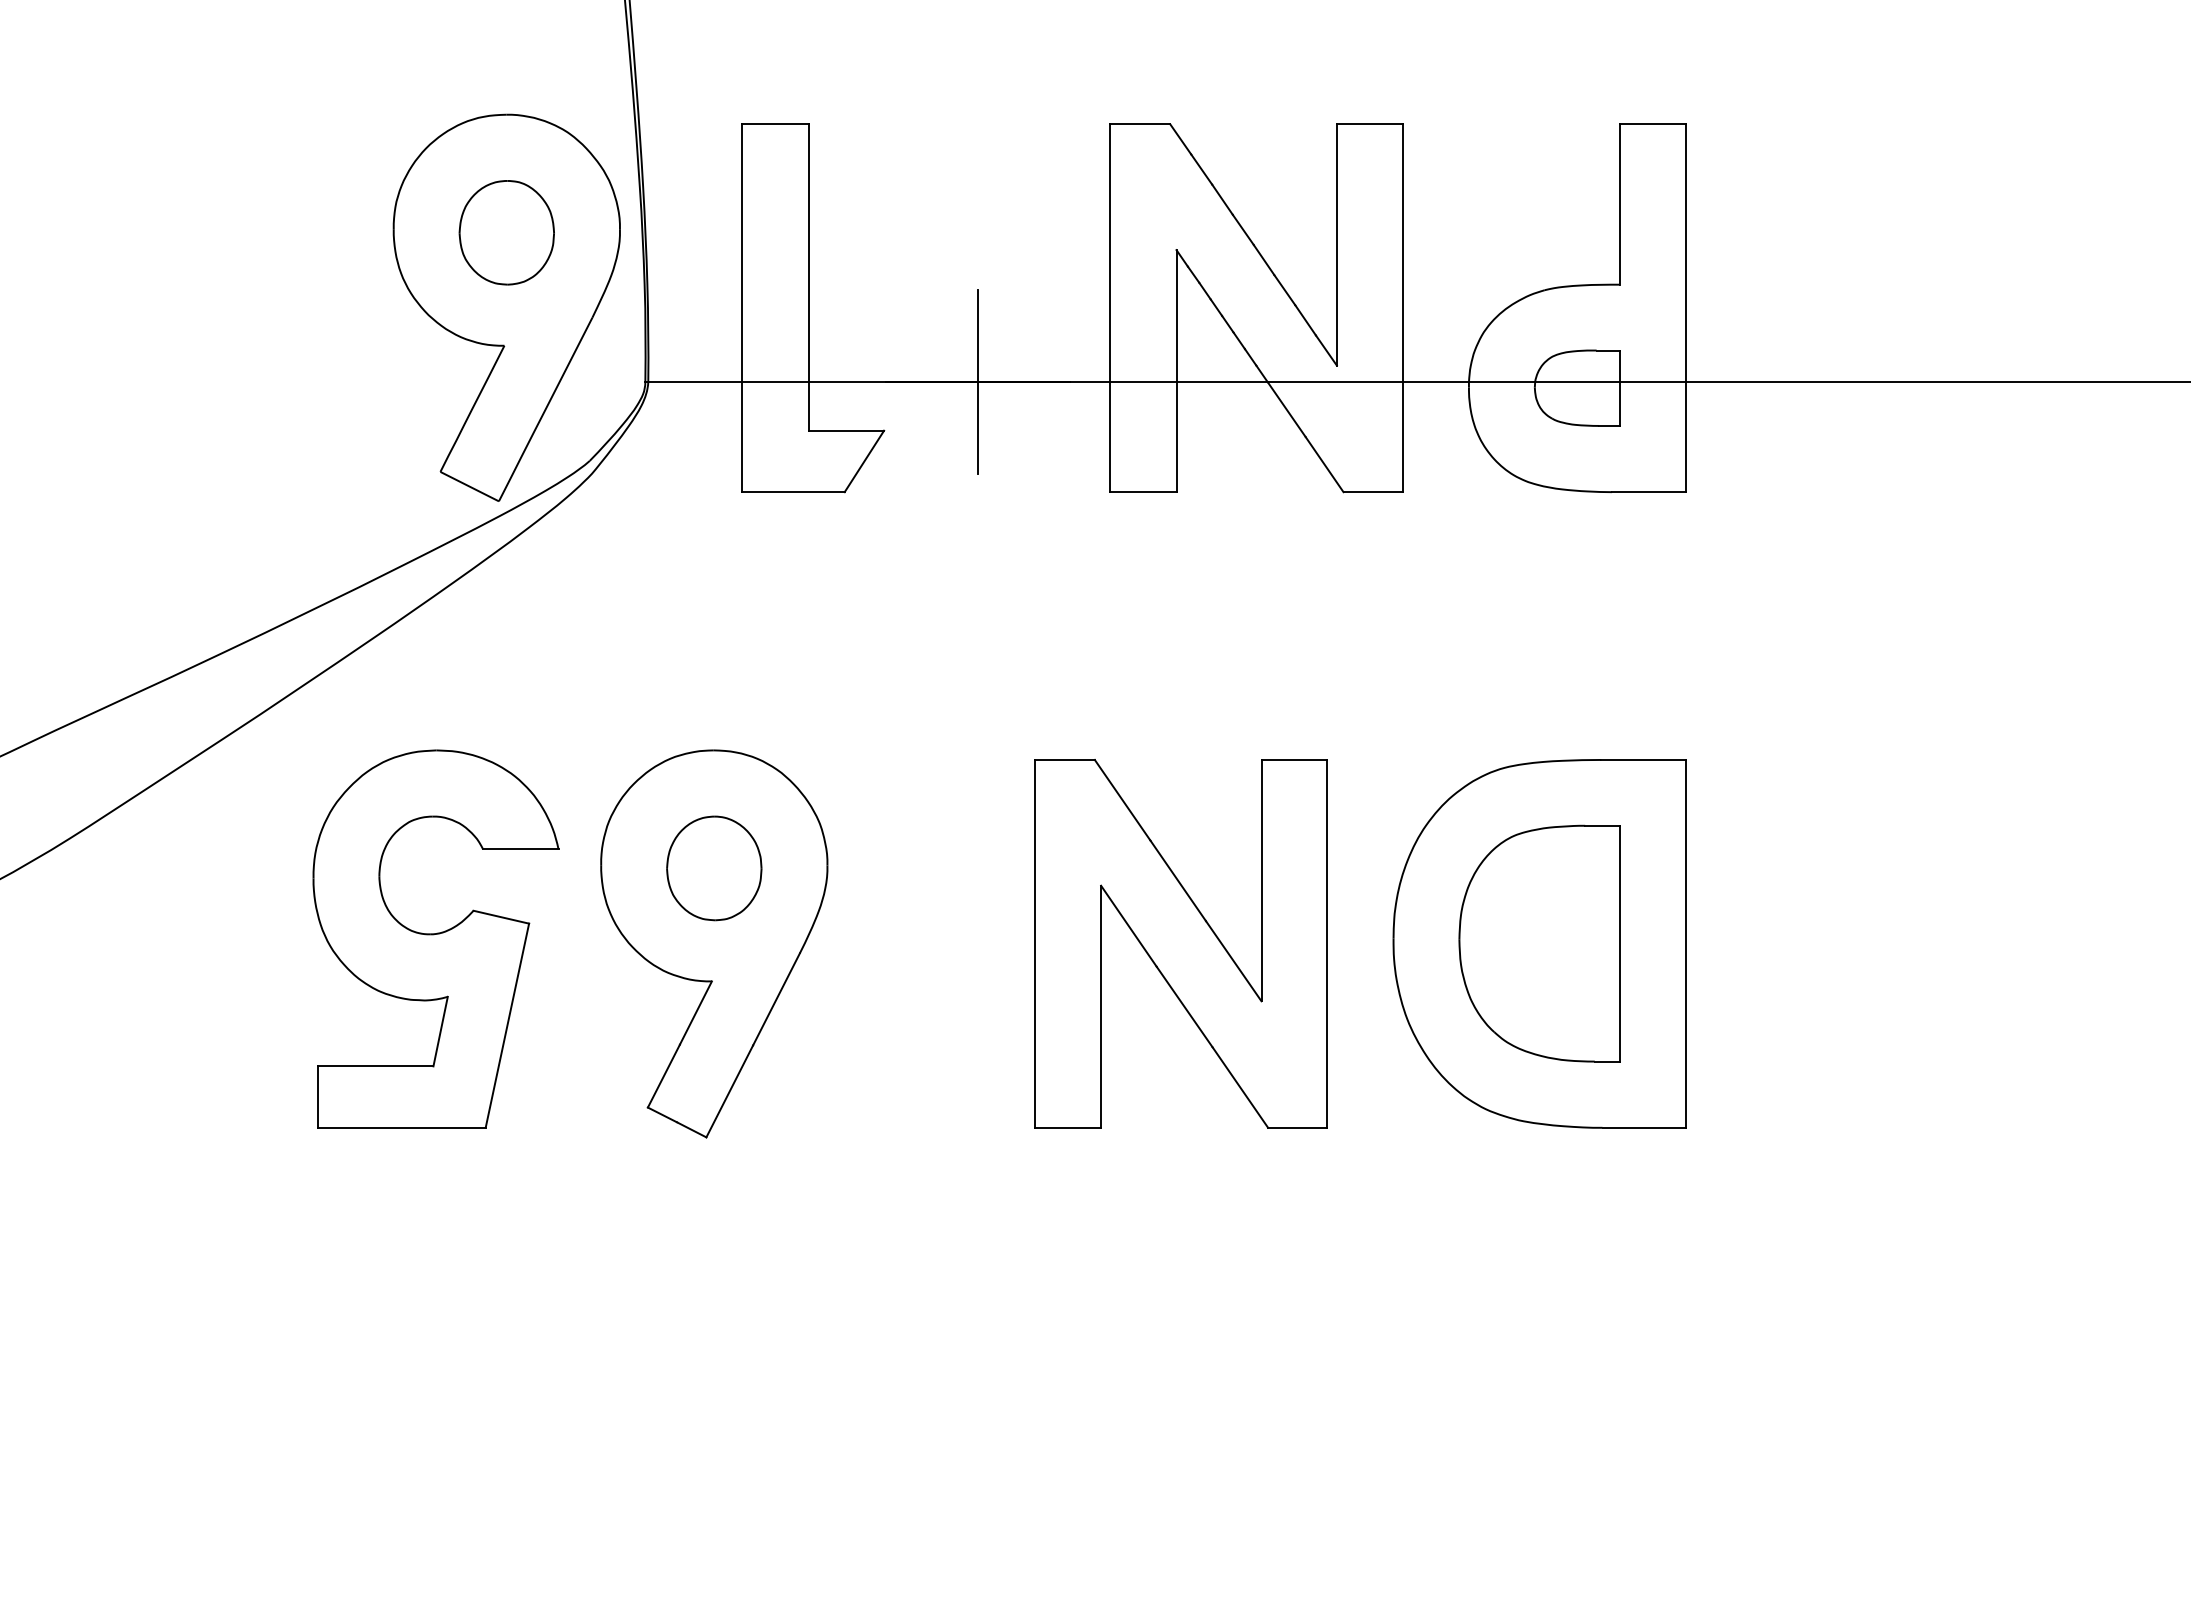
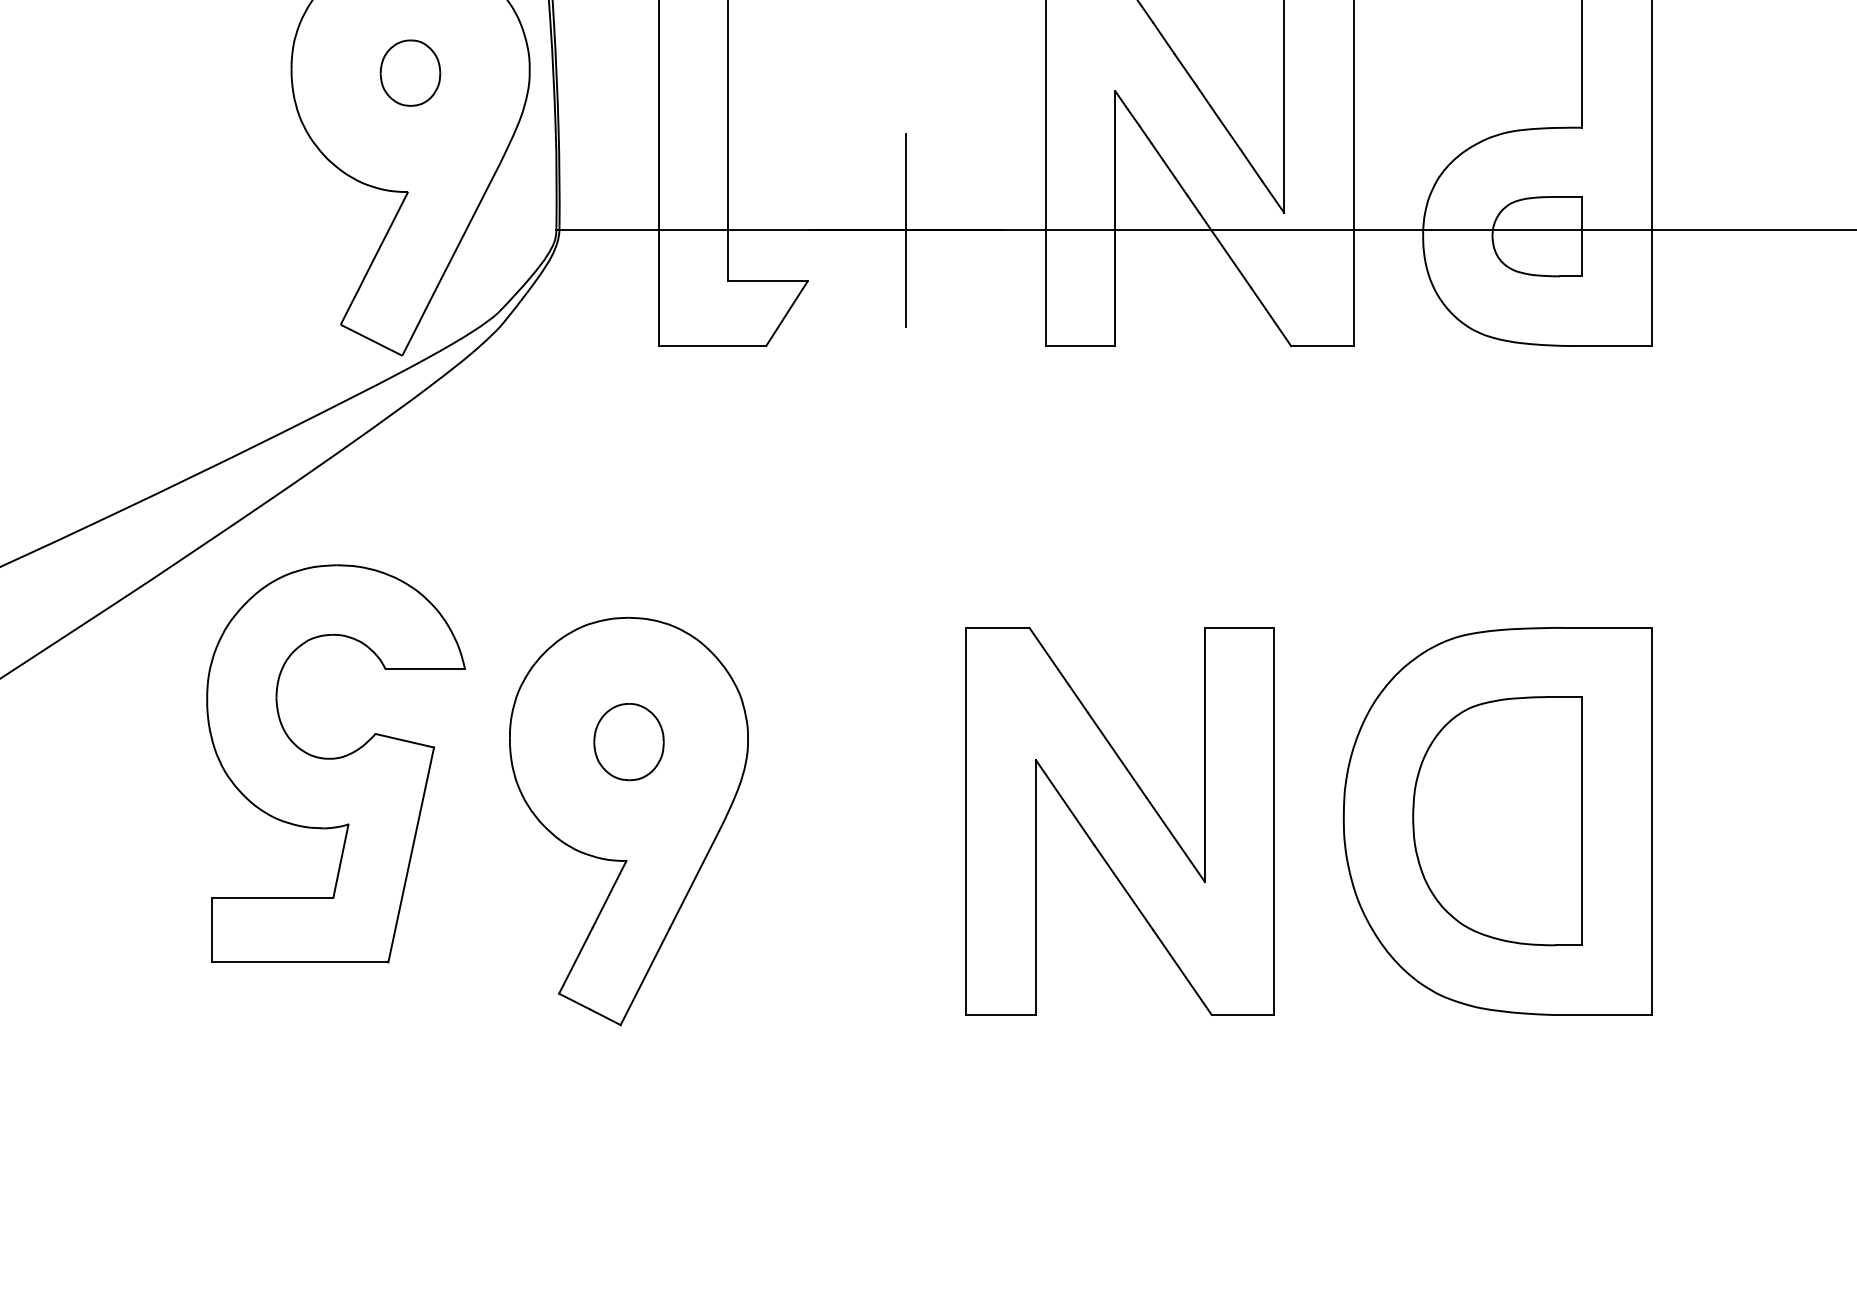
part: (506, 232) -> (410, 72), size x0.6
part: (714, 868) -> (629, 742), size x0.7
part: (435, 938) -> (335, 763), moved

